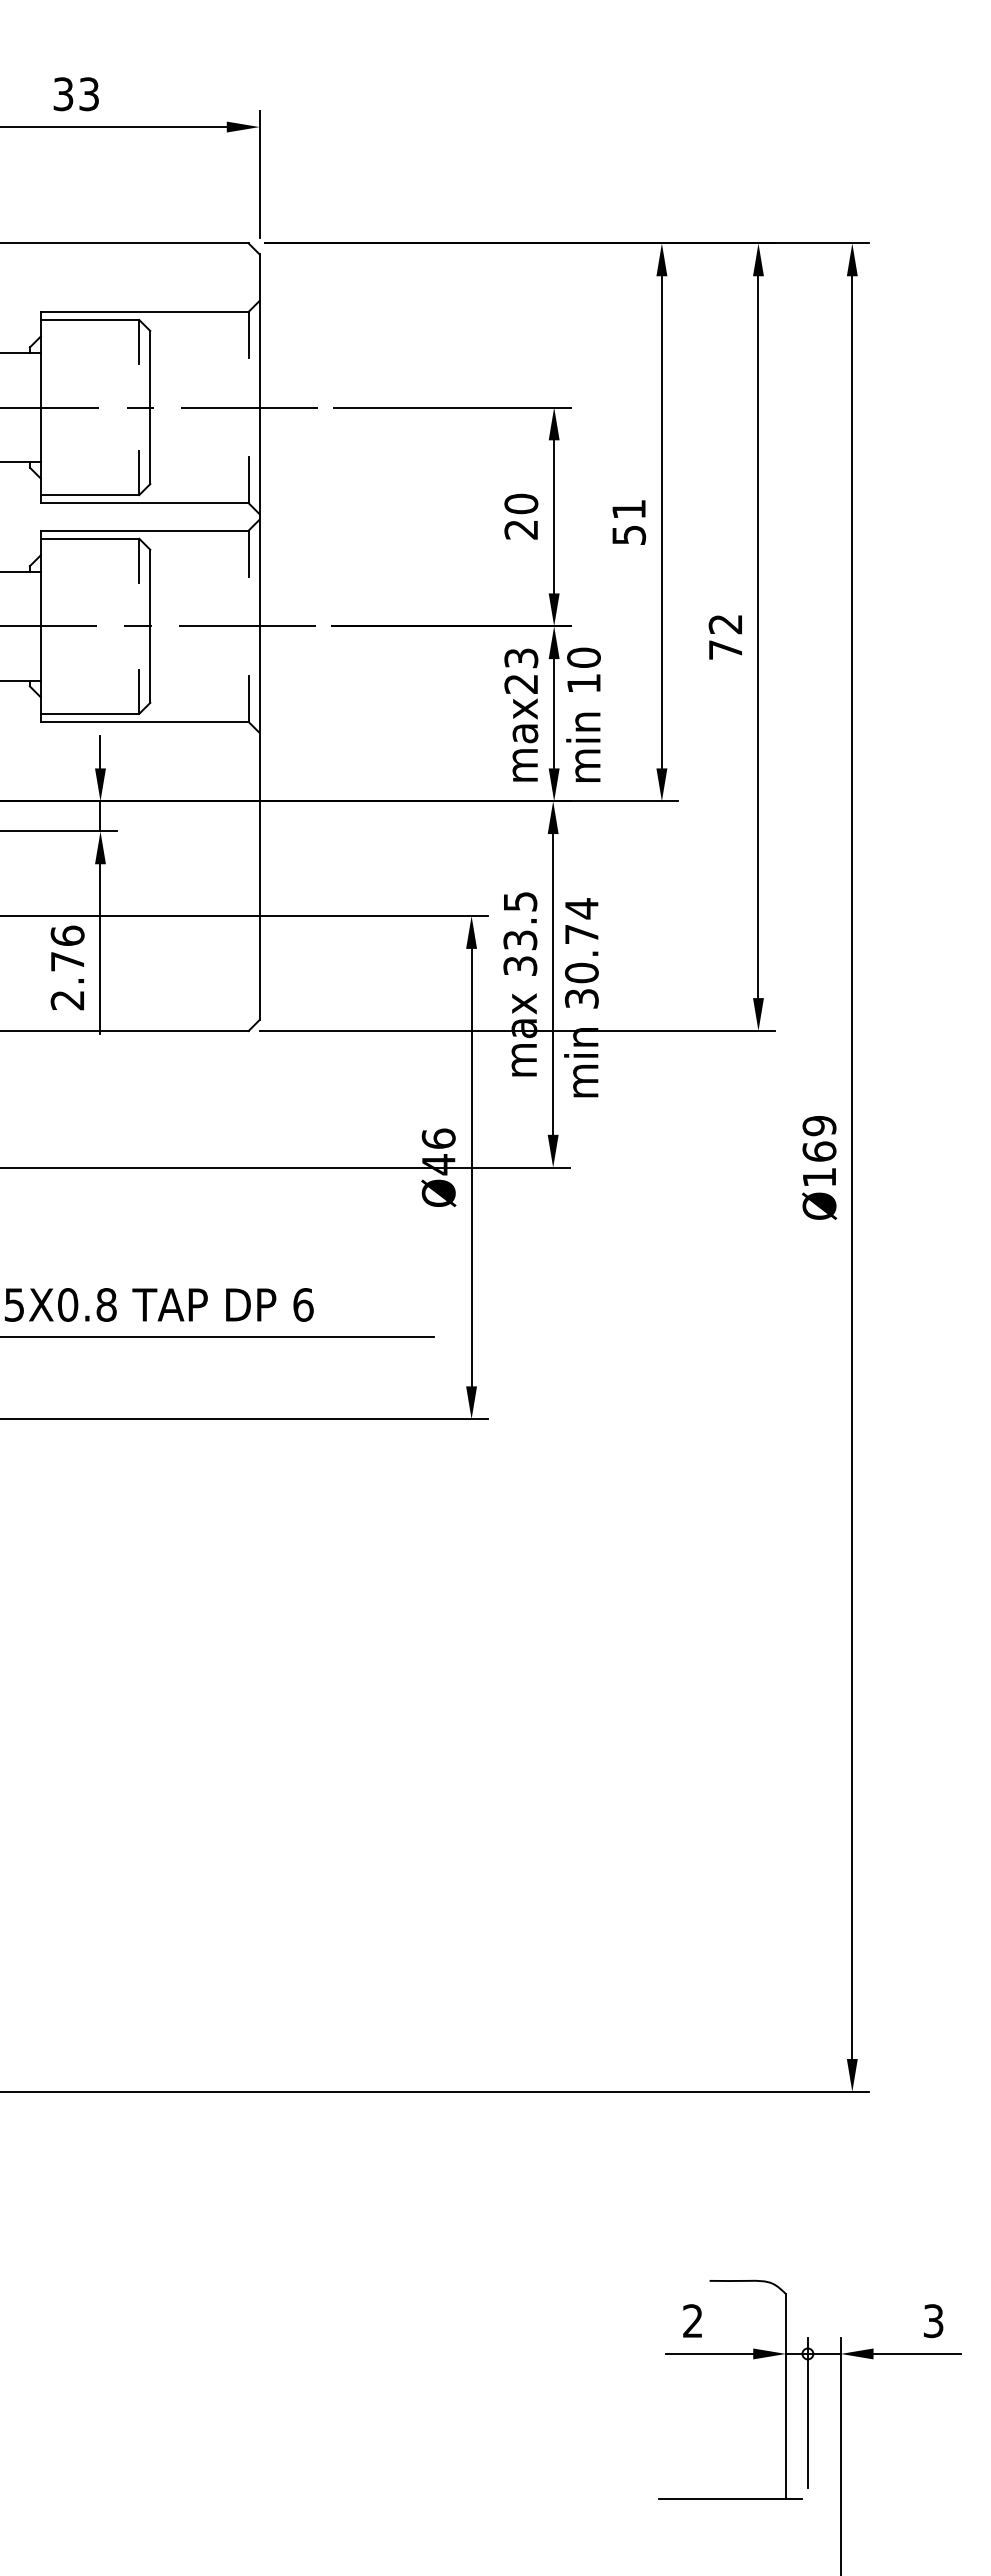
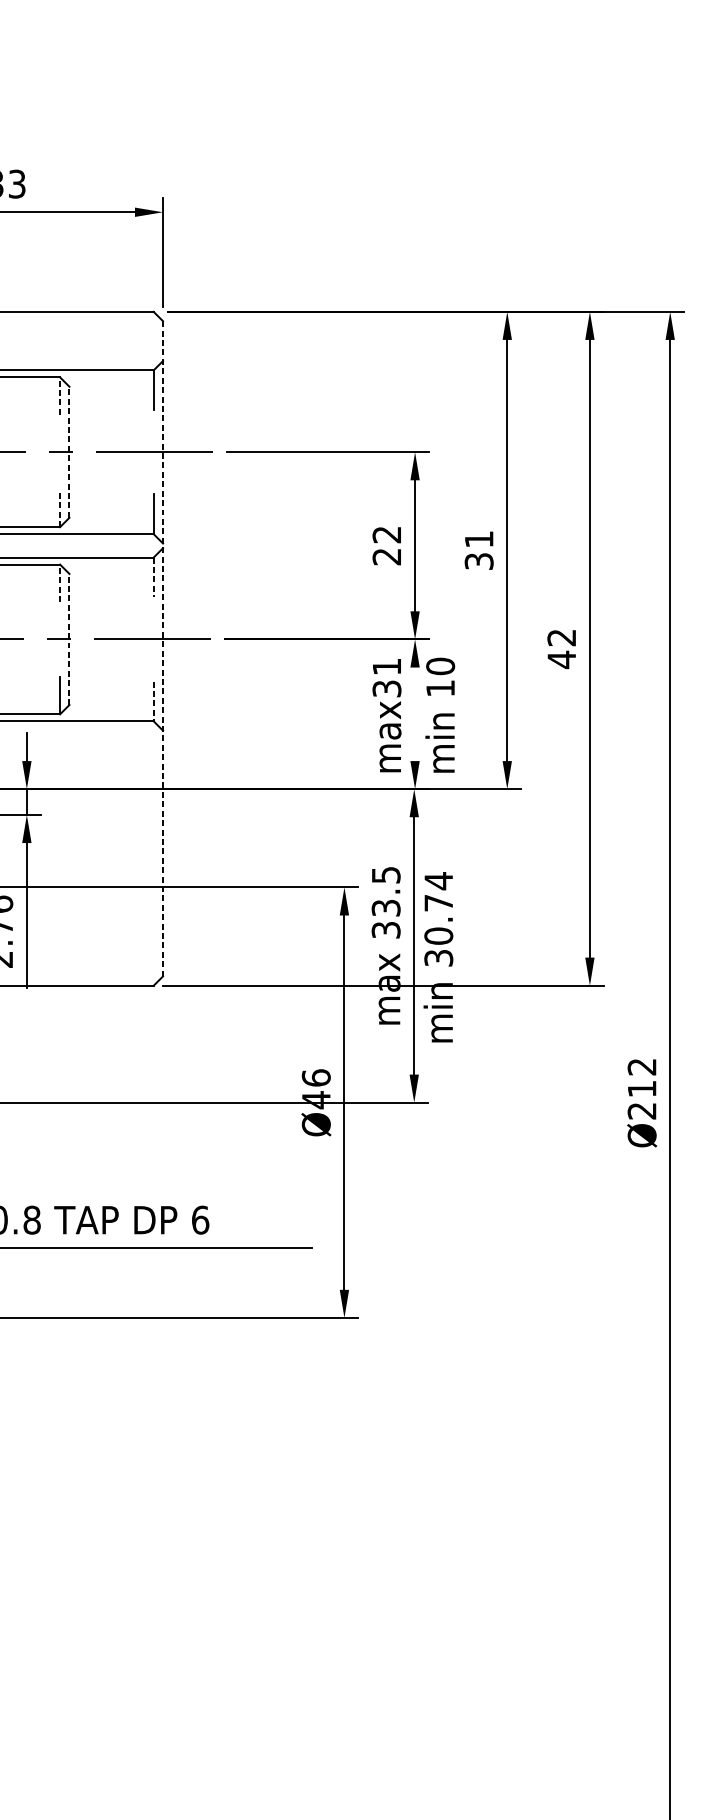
line: (139, 341) -> (60, 395), solid -> dashed
line: (150, 407) -> (69, 452), solid -> dashed
line: (139, 473) -> (60, 508), solid -> dashed
text: (521, 503) -> (387, 534), 20 -> 22
text: (628, 534) -> (478, 560), 51 -> 31
line: (248, 554) -> (153, 578), solid -> dashed
line: (139, 560) -> (60, 583), solid -> dashed
line: (150, 626) -> (69, 639), solid -> dashed
line: (259, 637) -> (162, 649), solid -> dashed
text: (725, 649) -> (561, 659), 72 -> 42
text: (521, 670) -> (387, 677), max23 -> max31
line: (248, 699) -> (153, 702), solid -> dashed
line: (554, 713) -> (415, 714), removed
text: (819, 1151) -> (642, 1088), Ø169 -> Ø212

